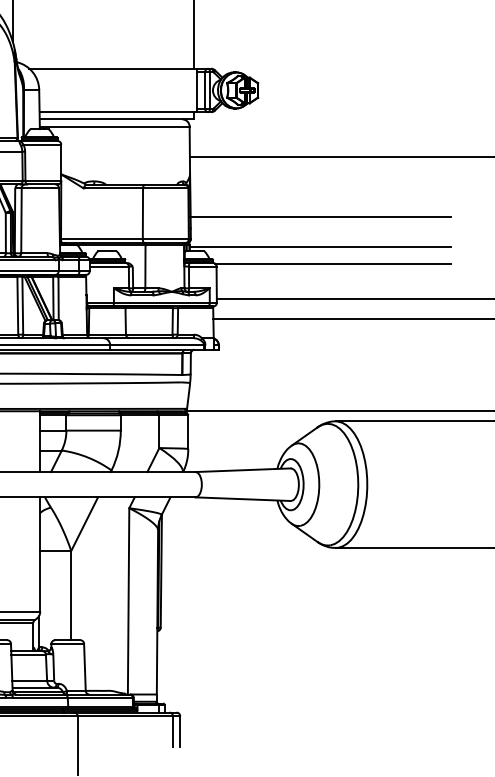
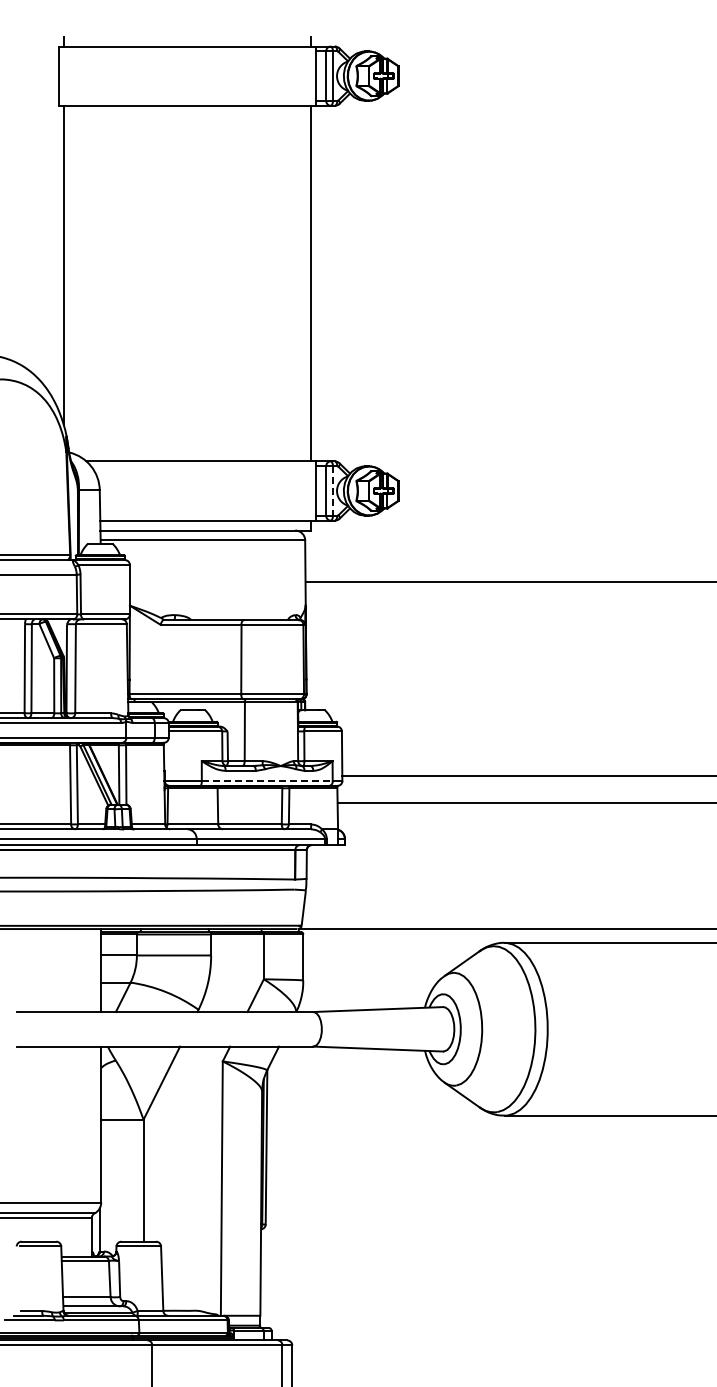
line: (209, 90) -> (332, 491), solid -> dashed
line: (320, 217) -> (484, 664), removed
line: (320, 246) -> (483, 704), removed
line: (333, 263) -> (501, 727), removed
line: (162, 303) -> (267, 781), solid -> dashed

